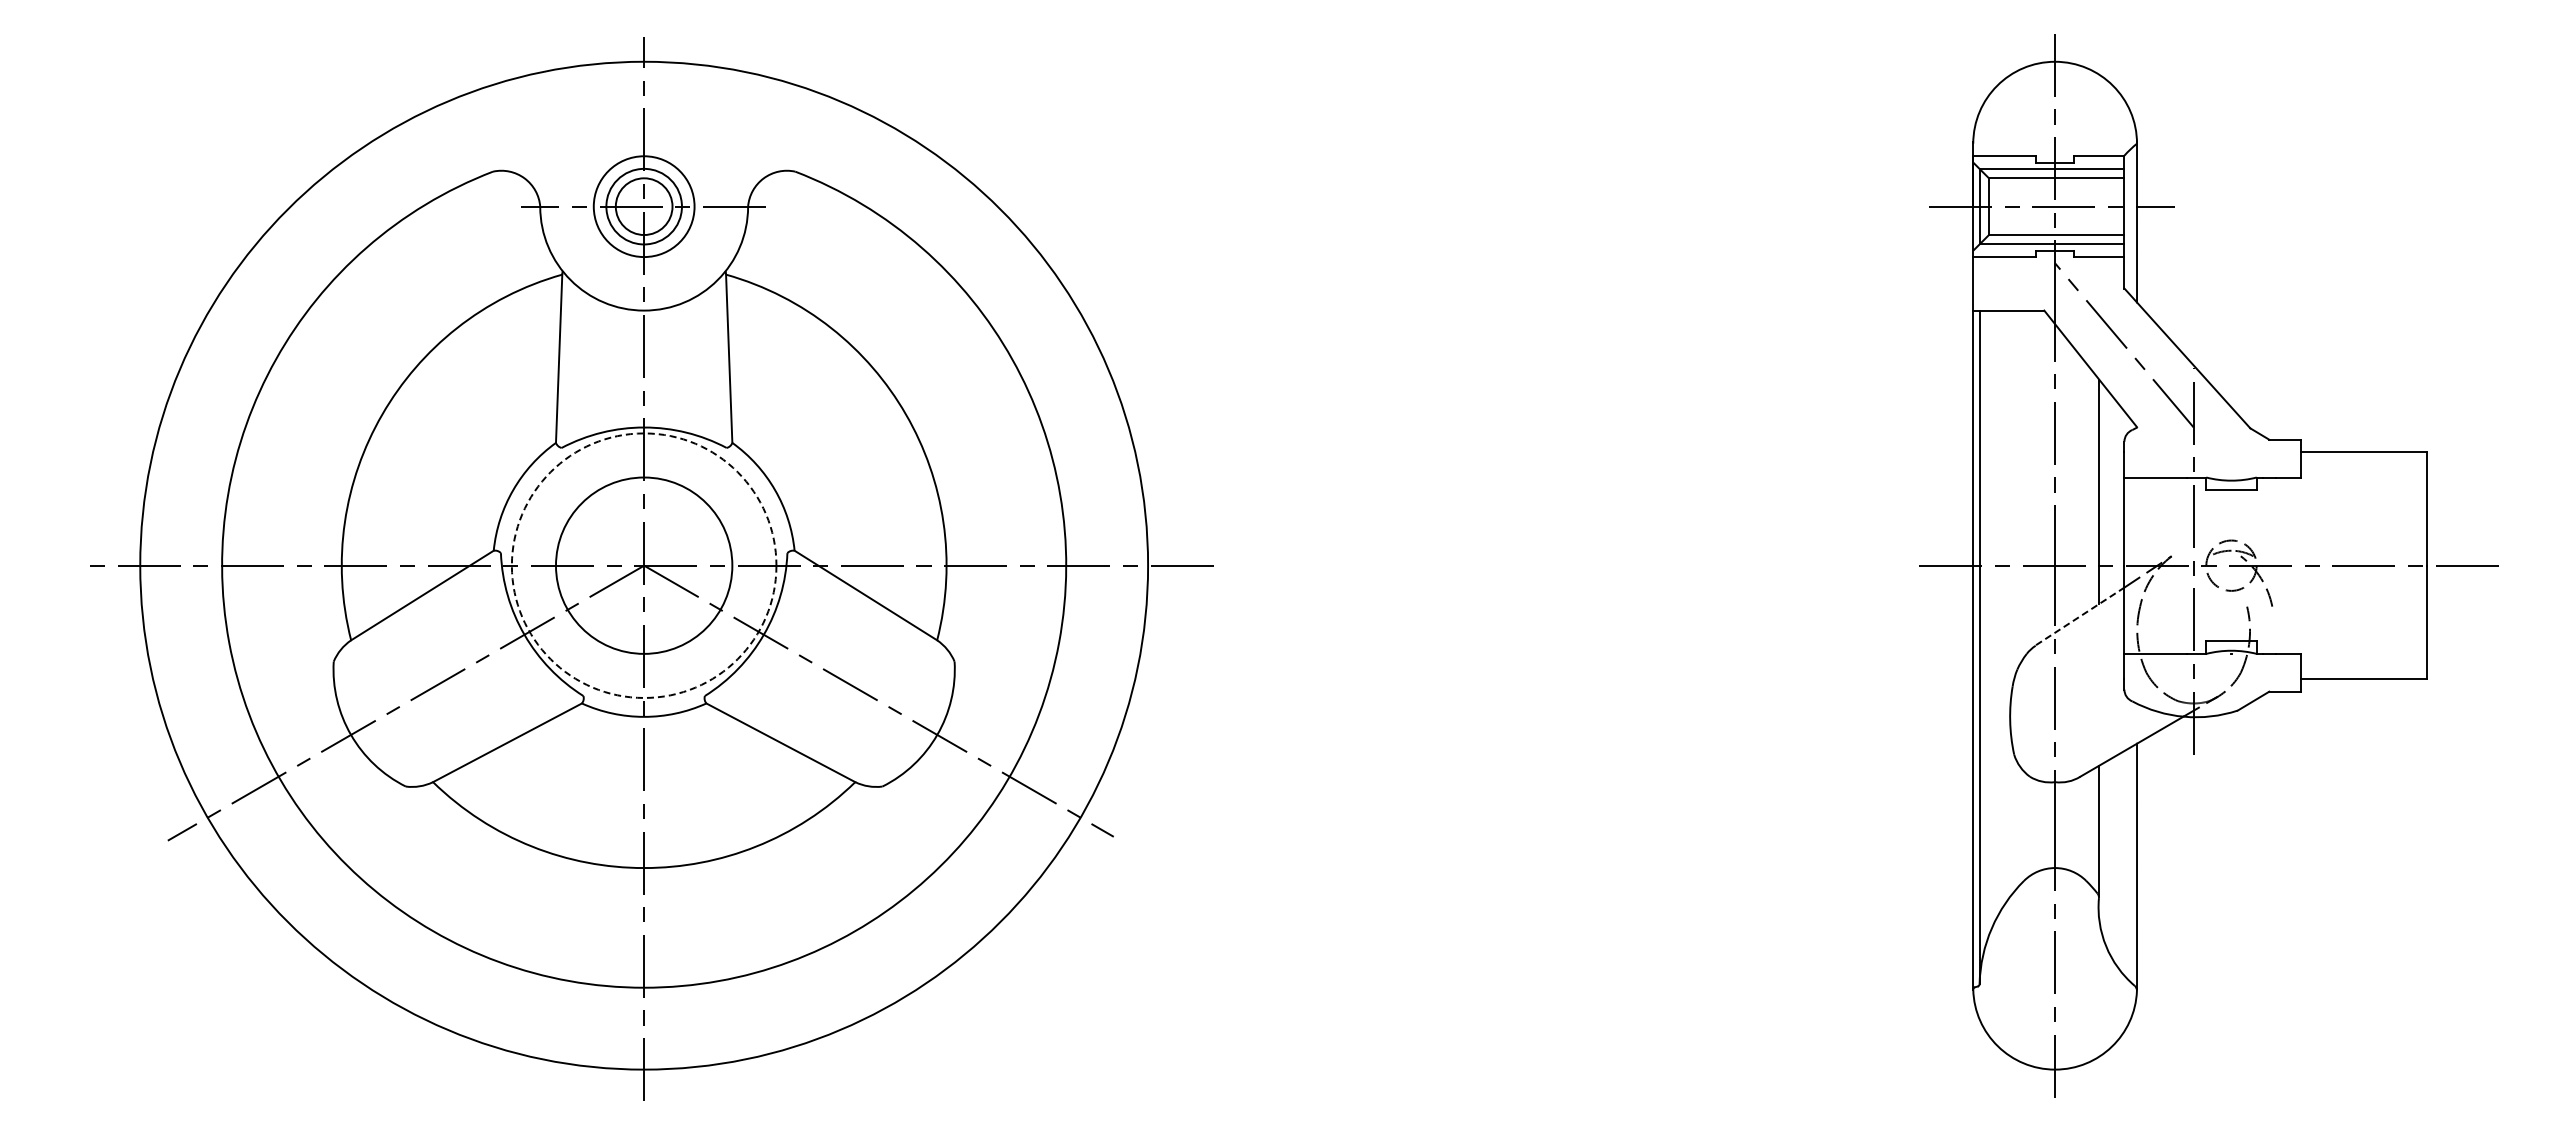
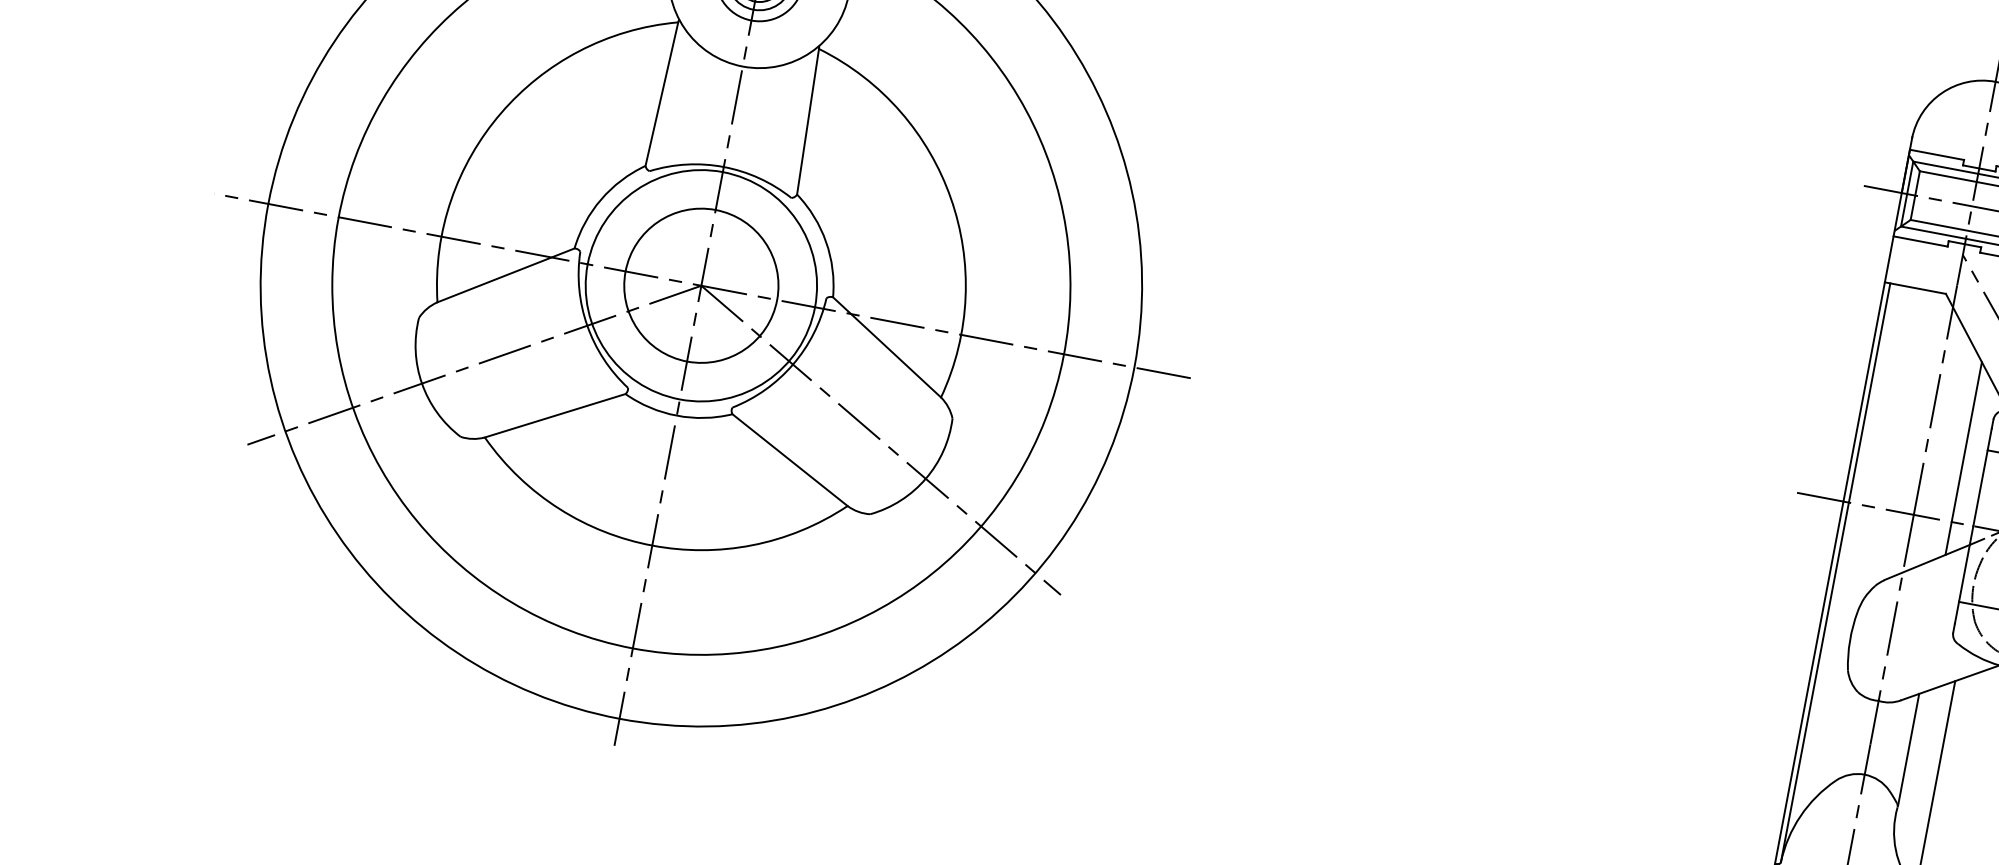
circle: (643, 565) -> (700, 285), dashed -> solid
line: (2080, 616) -> (1927, 562), dashed -> solid

